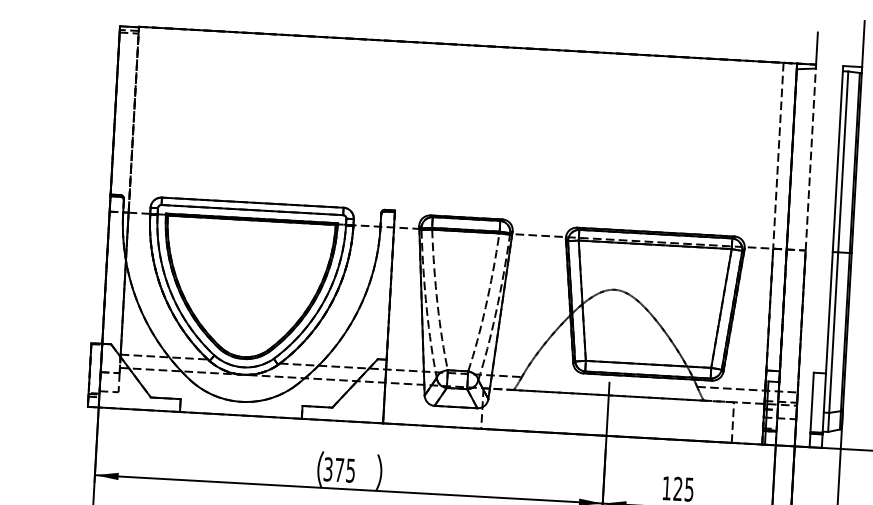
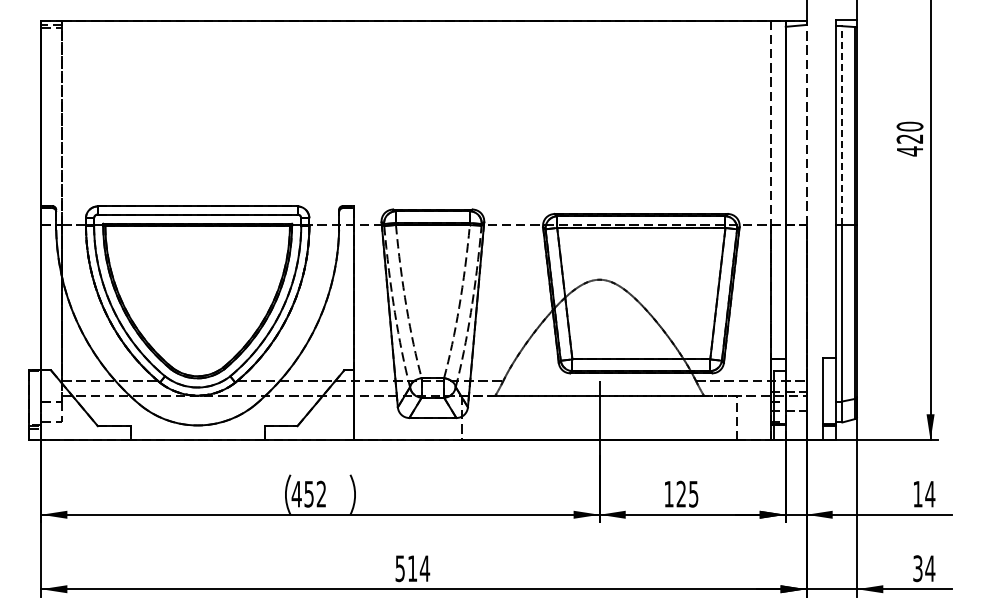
line: (843, 161) -> (842, 125), solid -> dashed
text: (339, 469) -> (308, 493), 375 -> 452

